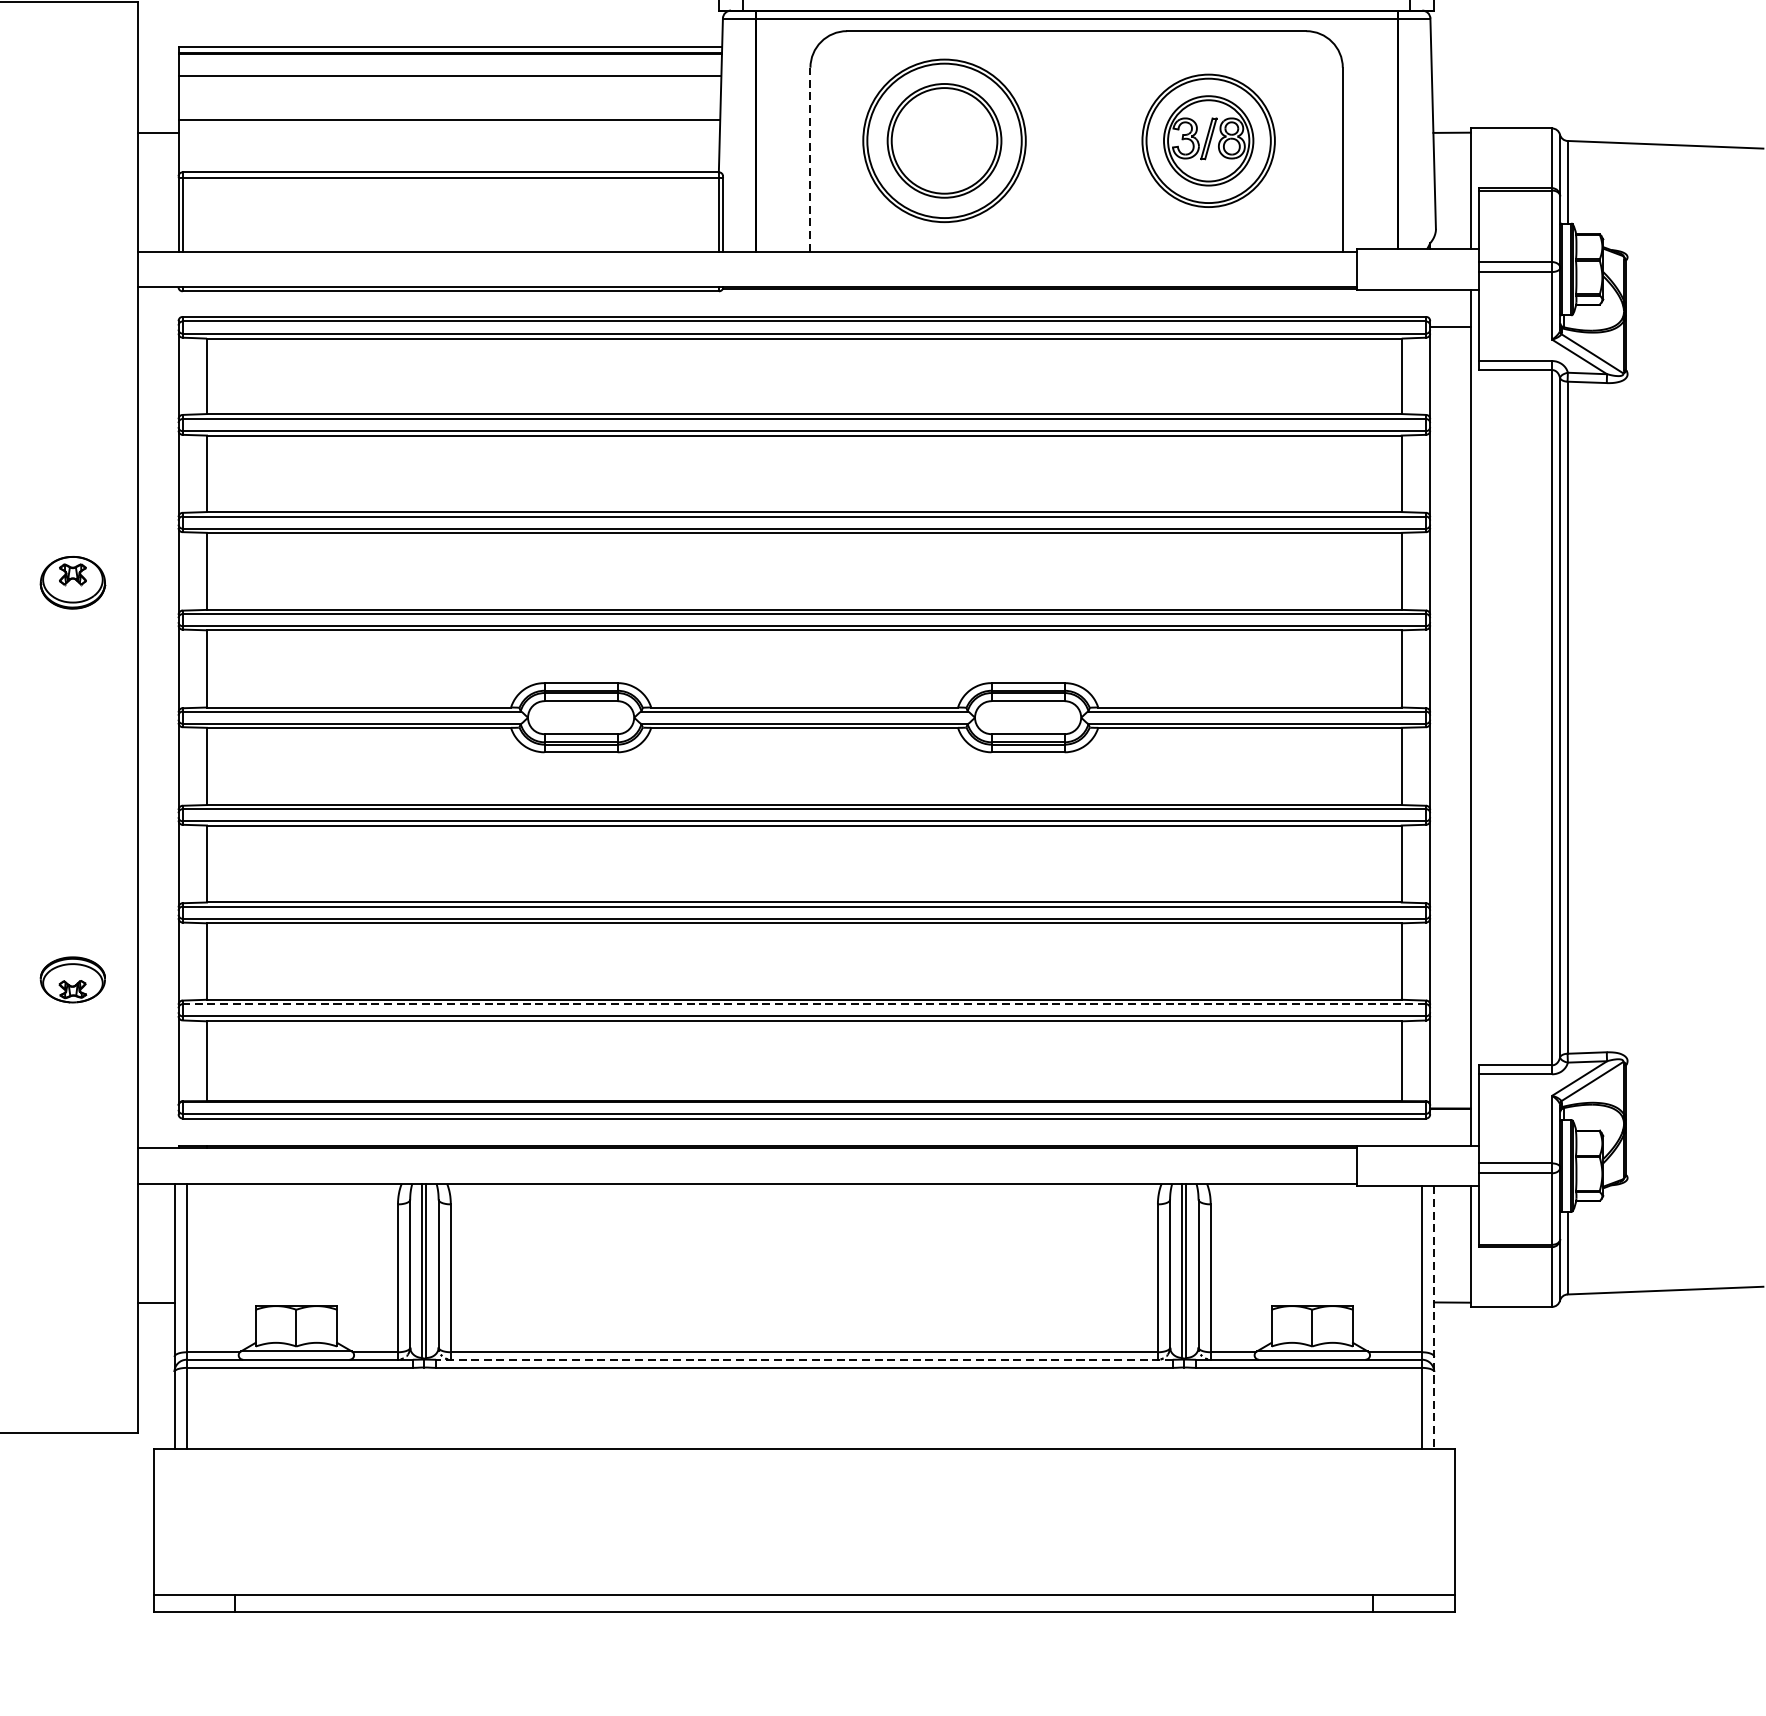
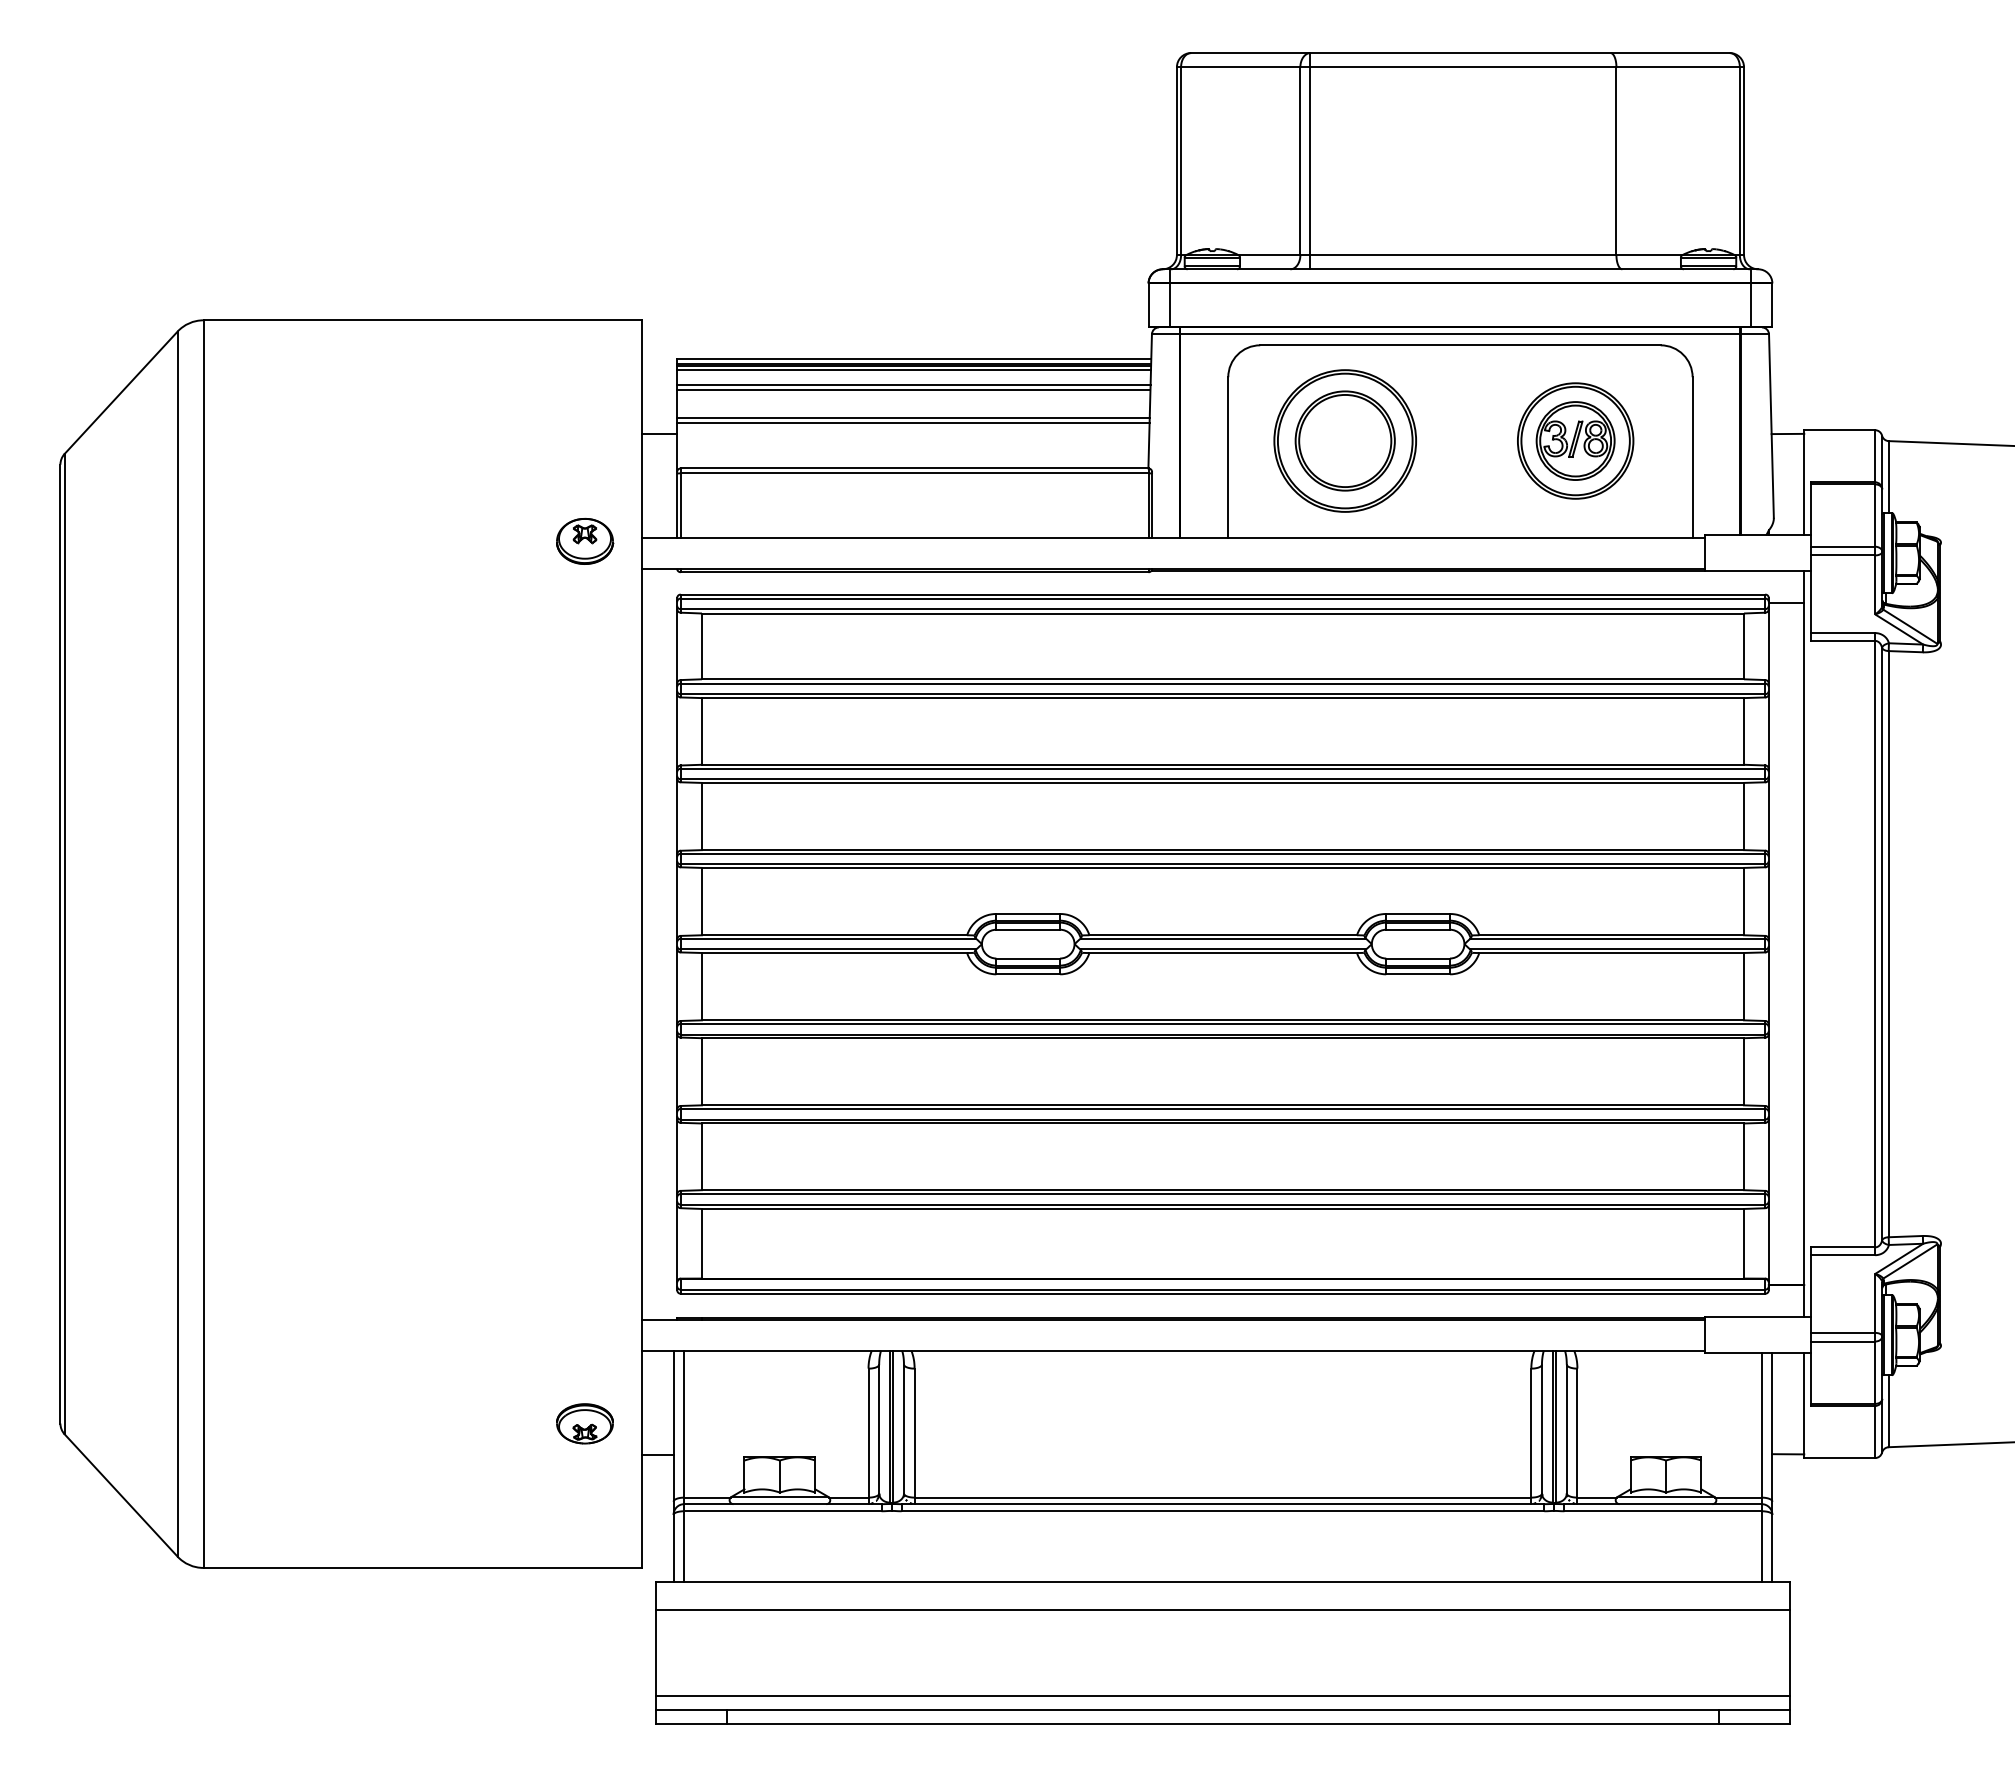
line: (450, 60) -> (914, 370), added
line: (449, 81) -> (913, 389), added
line: (449, 113) -> (913, 417), added
line: (810, 158) -> (1228, 456), dashed -> solid
part: (73, 582) -> (585, 541), moved
part: (72, 979) -> (584, 1423), moved
line: (803, 1004) -> (1222, 1194), dashed -> solid
line: (1434, 1317) -> (1772, 1467), dashed -> solid
line: (803, 1360) -> (1222, 1504), dashed -> solid
line: (803, 1481) -> (1222, 1610), added
line: (803, 1579) -> (1222, 1695), added

